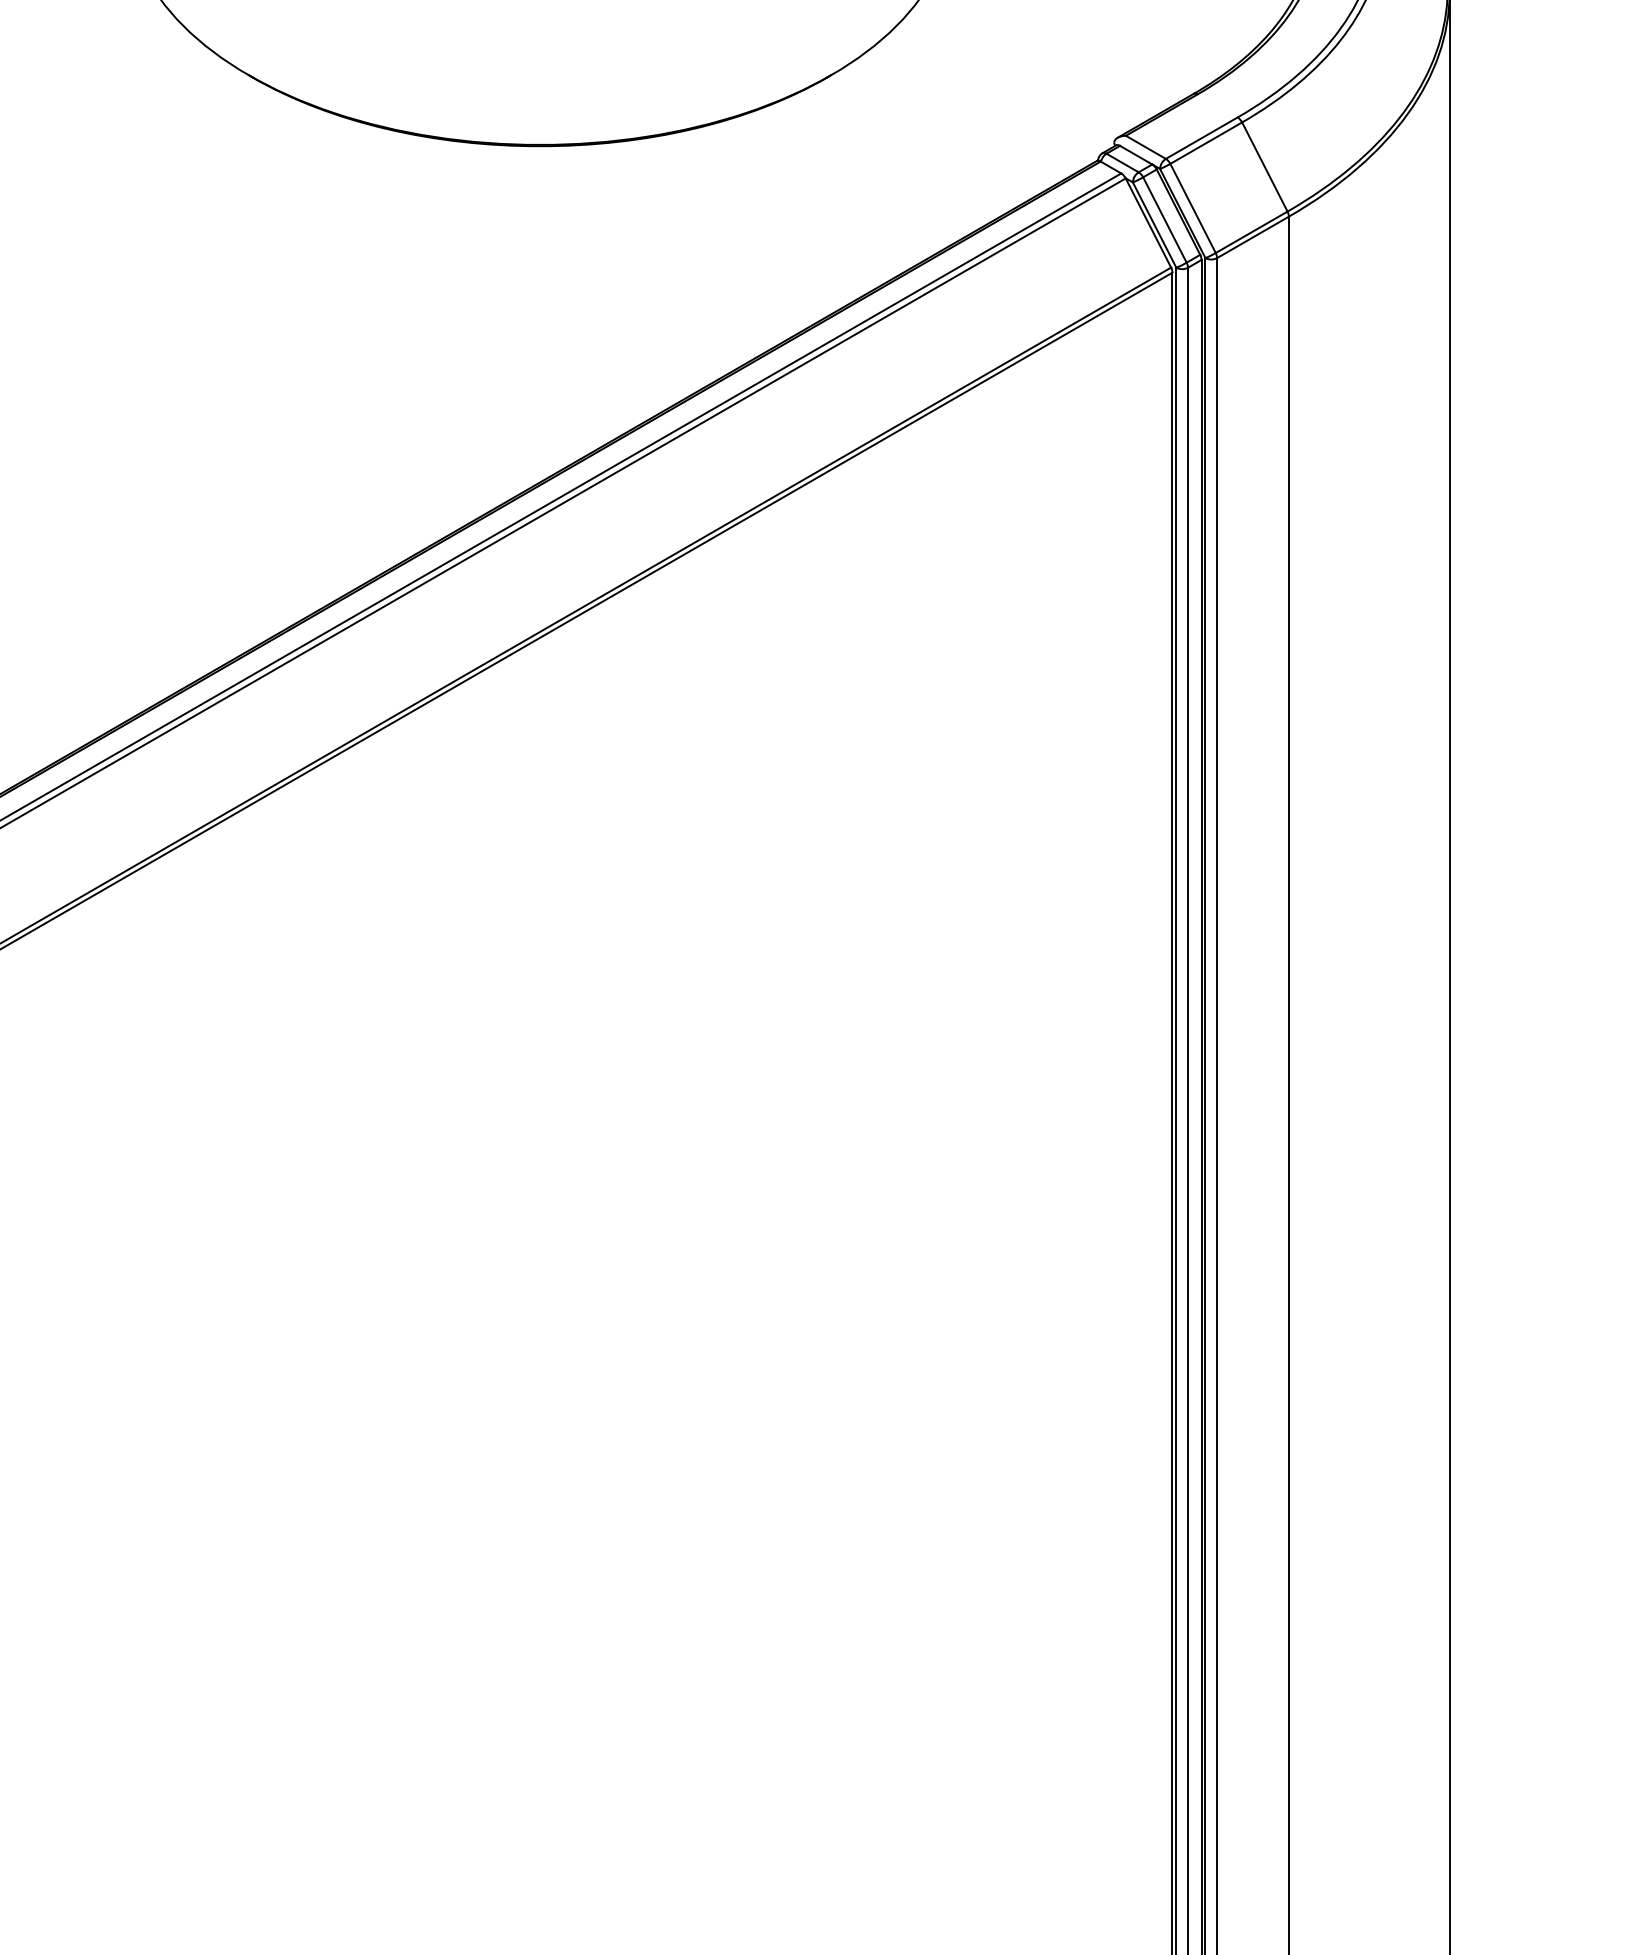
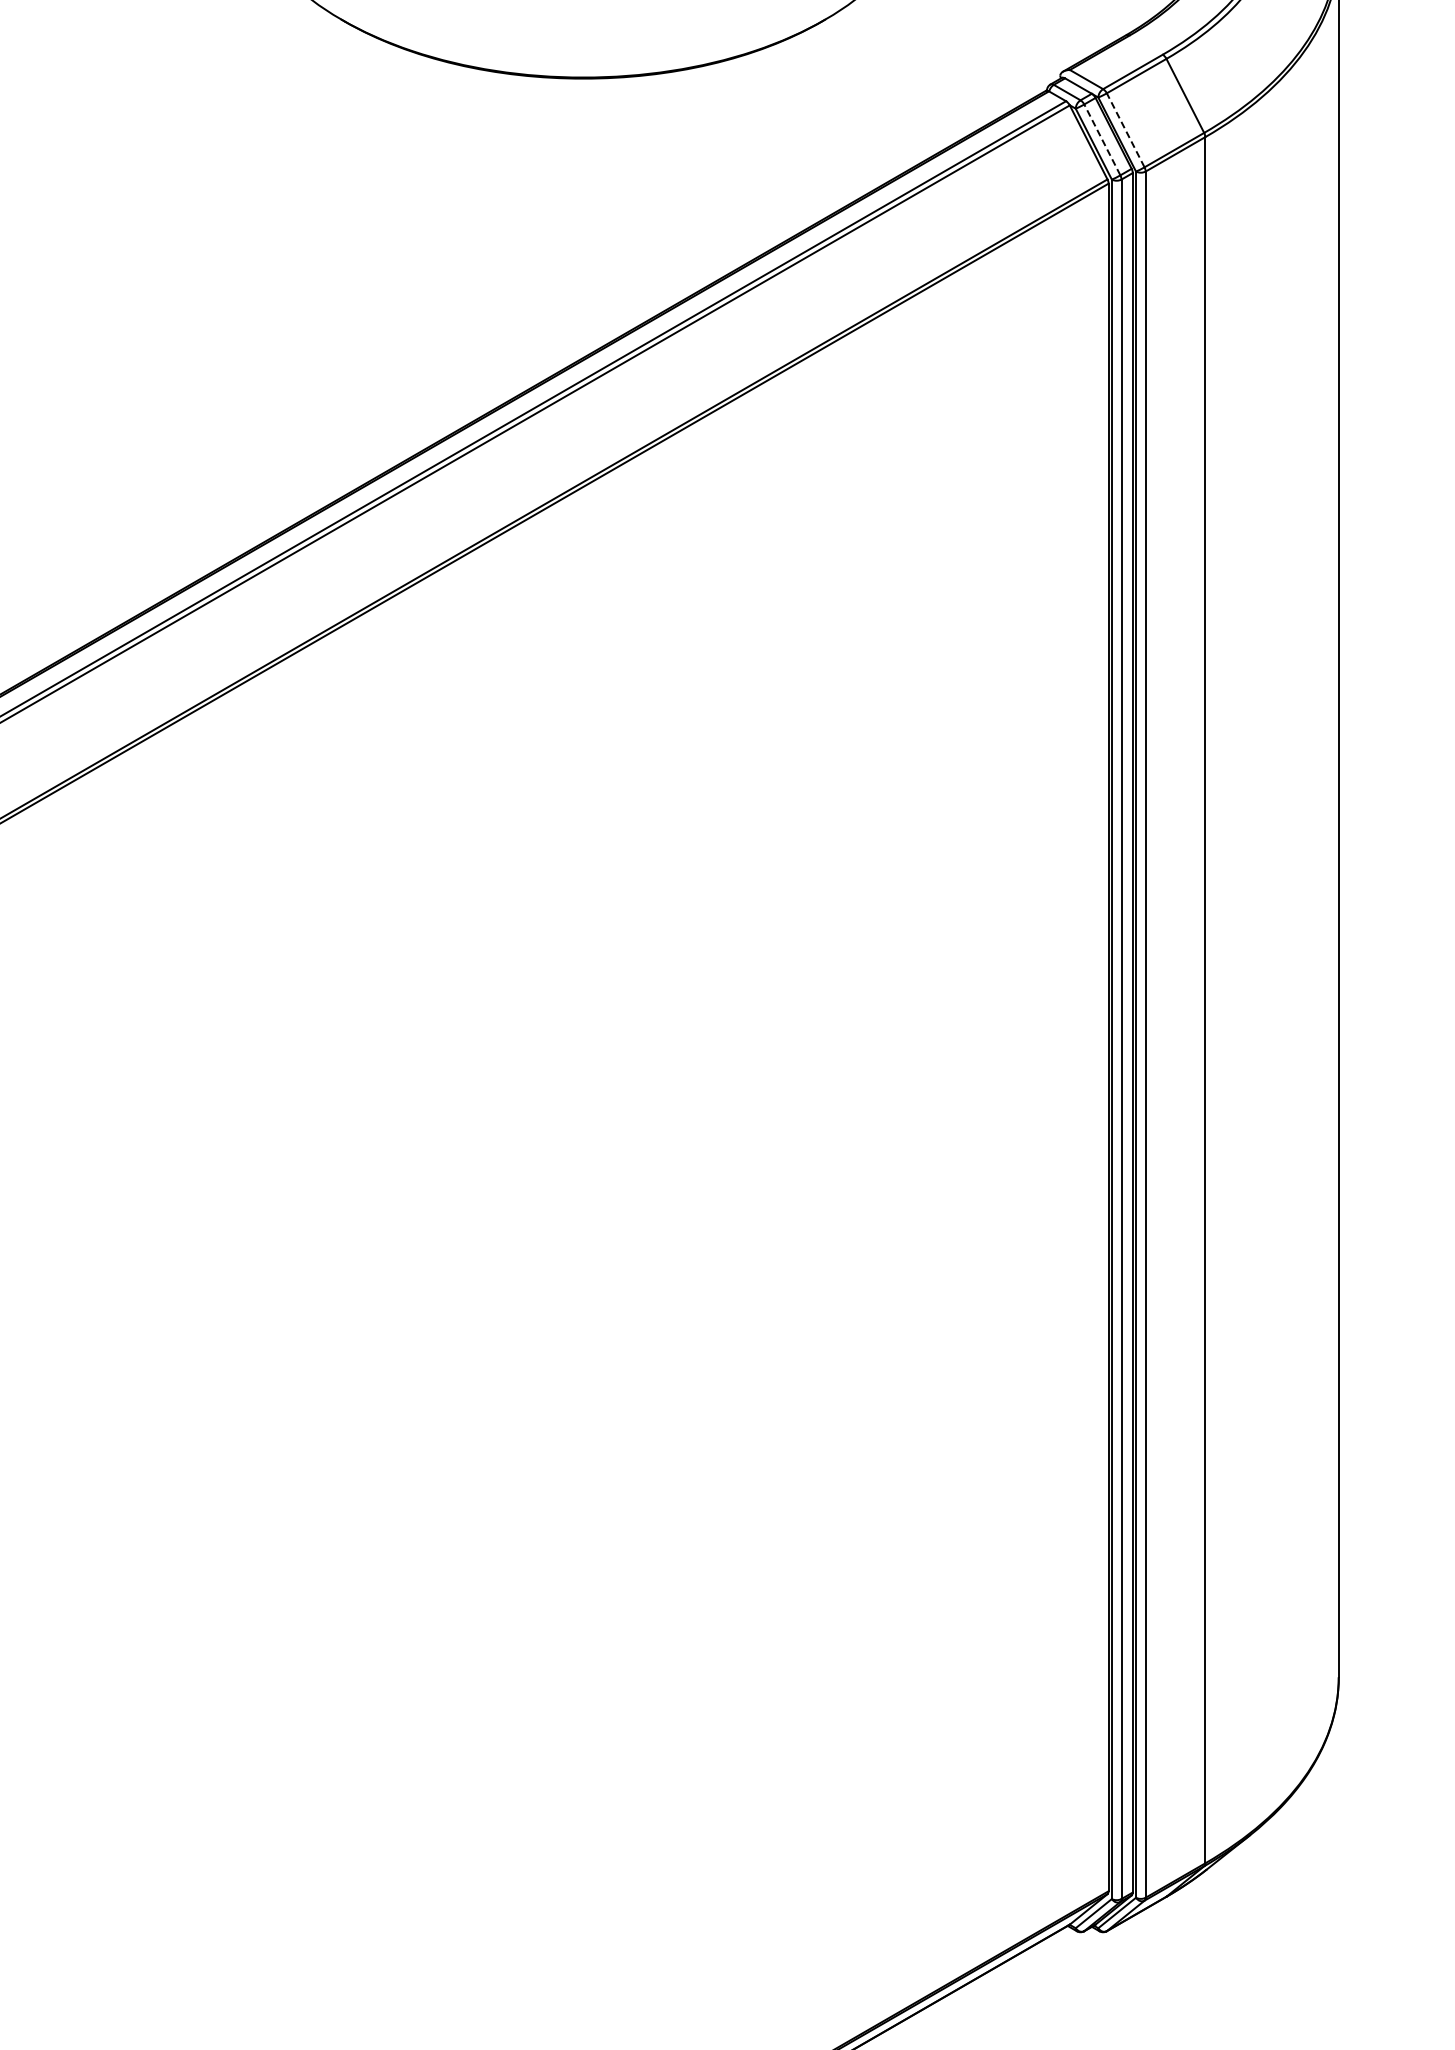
line: (1192, 208) -> (1125, 130), solid -> dashed
line: (1165, 219) -> (1102, 139), solid -> dashed

